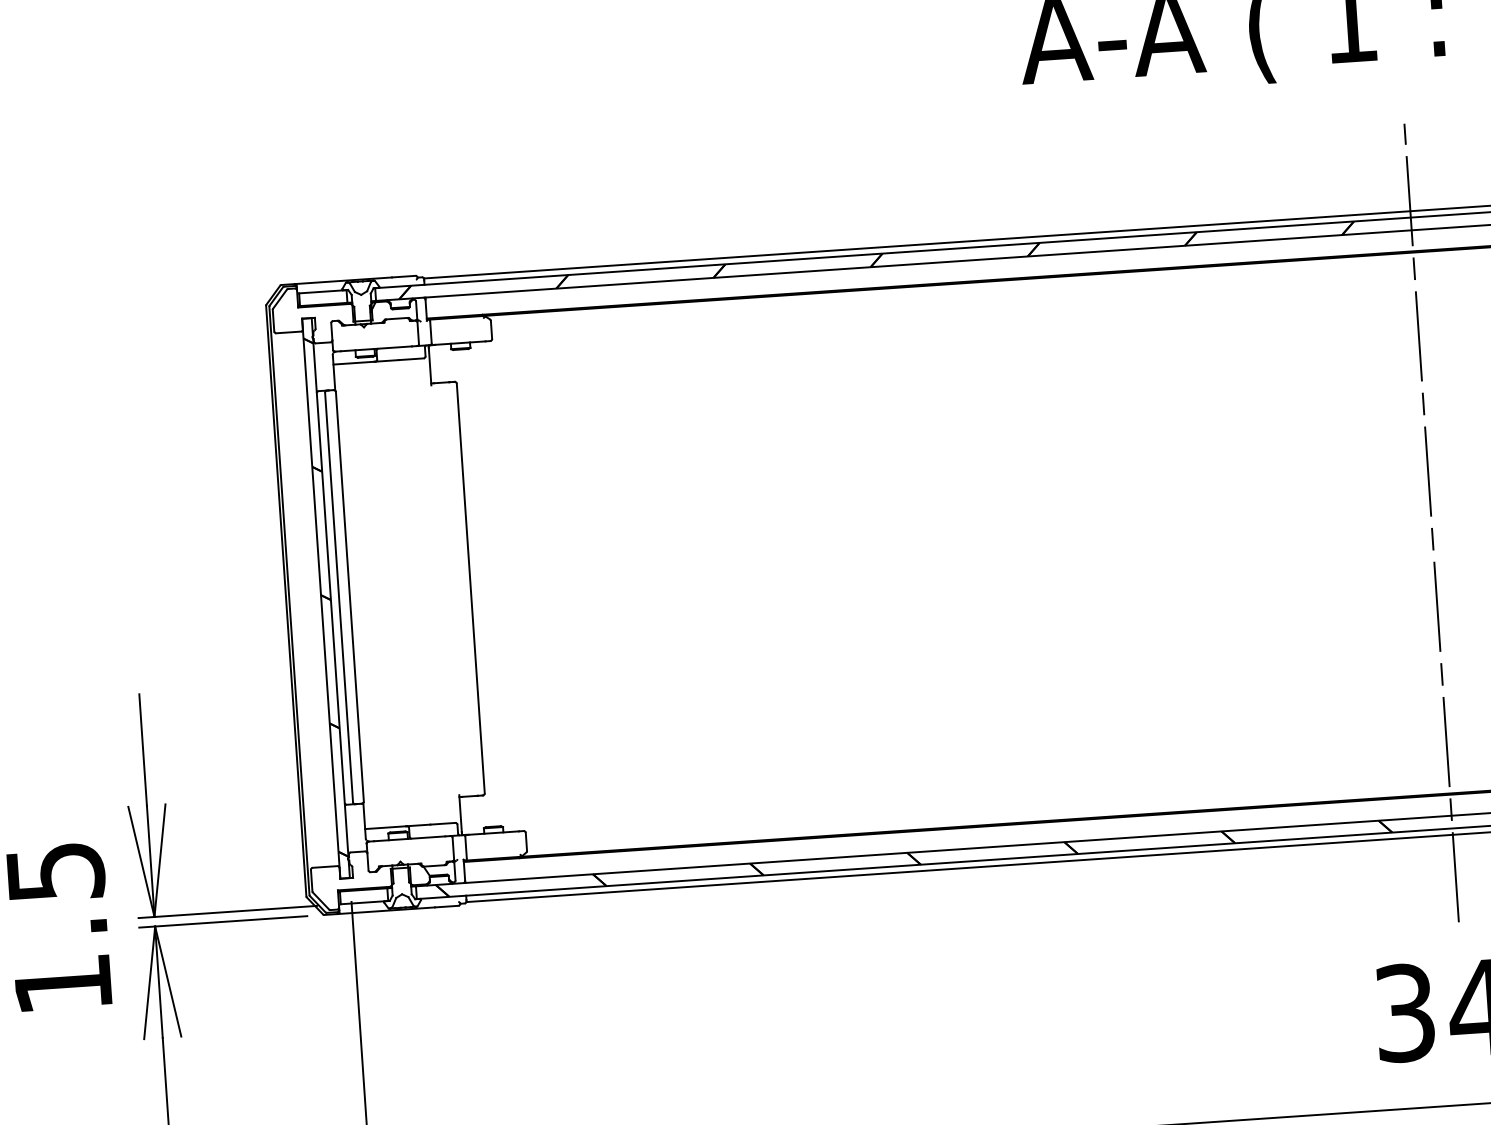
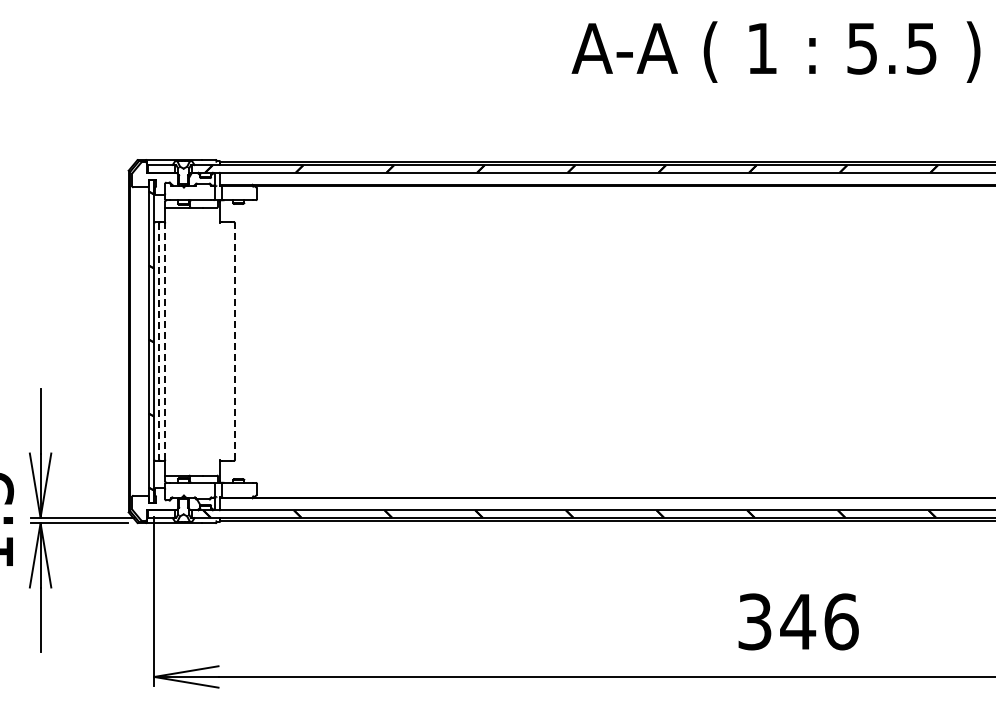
line: (1431, 522) -> (789, 341), removed
line: (471, 588) -> (235, 341), solid -> dashed
line: (350, 596) -> (165, 341), solid -> dashed
line: (339, 599) -> (159, 342), solid -> dashed

